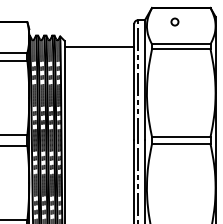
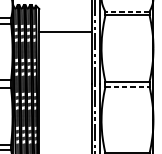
line: (180, 44) -> (126, 11), solid -> dashed
line: (99, 47) -> (65, 32), moved
line: (181, 143) -> (127, 86), solid -> dashed

